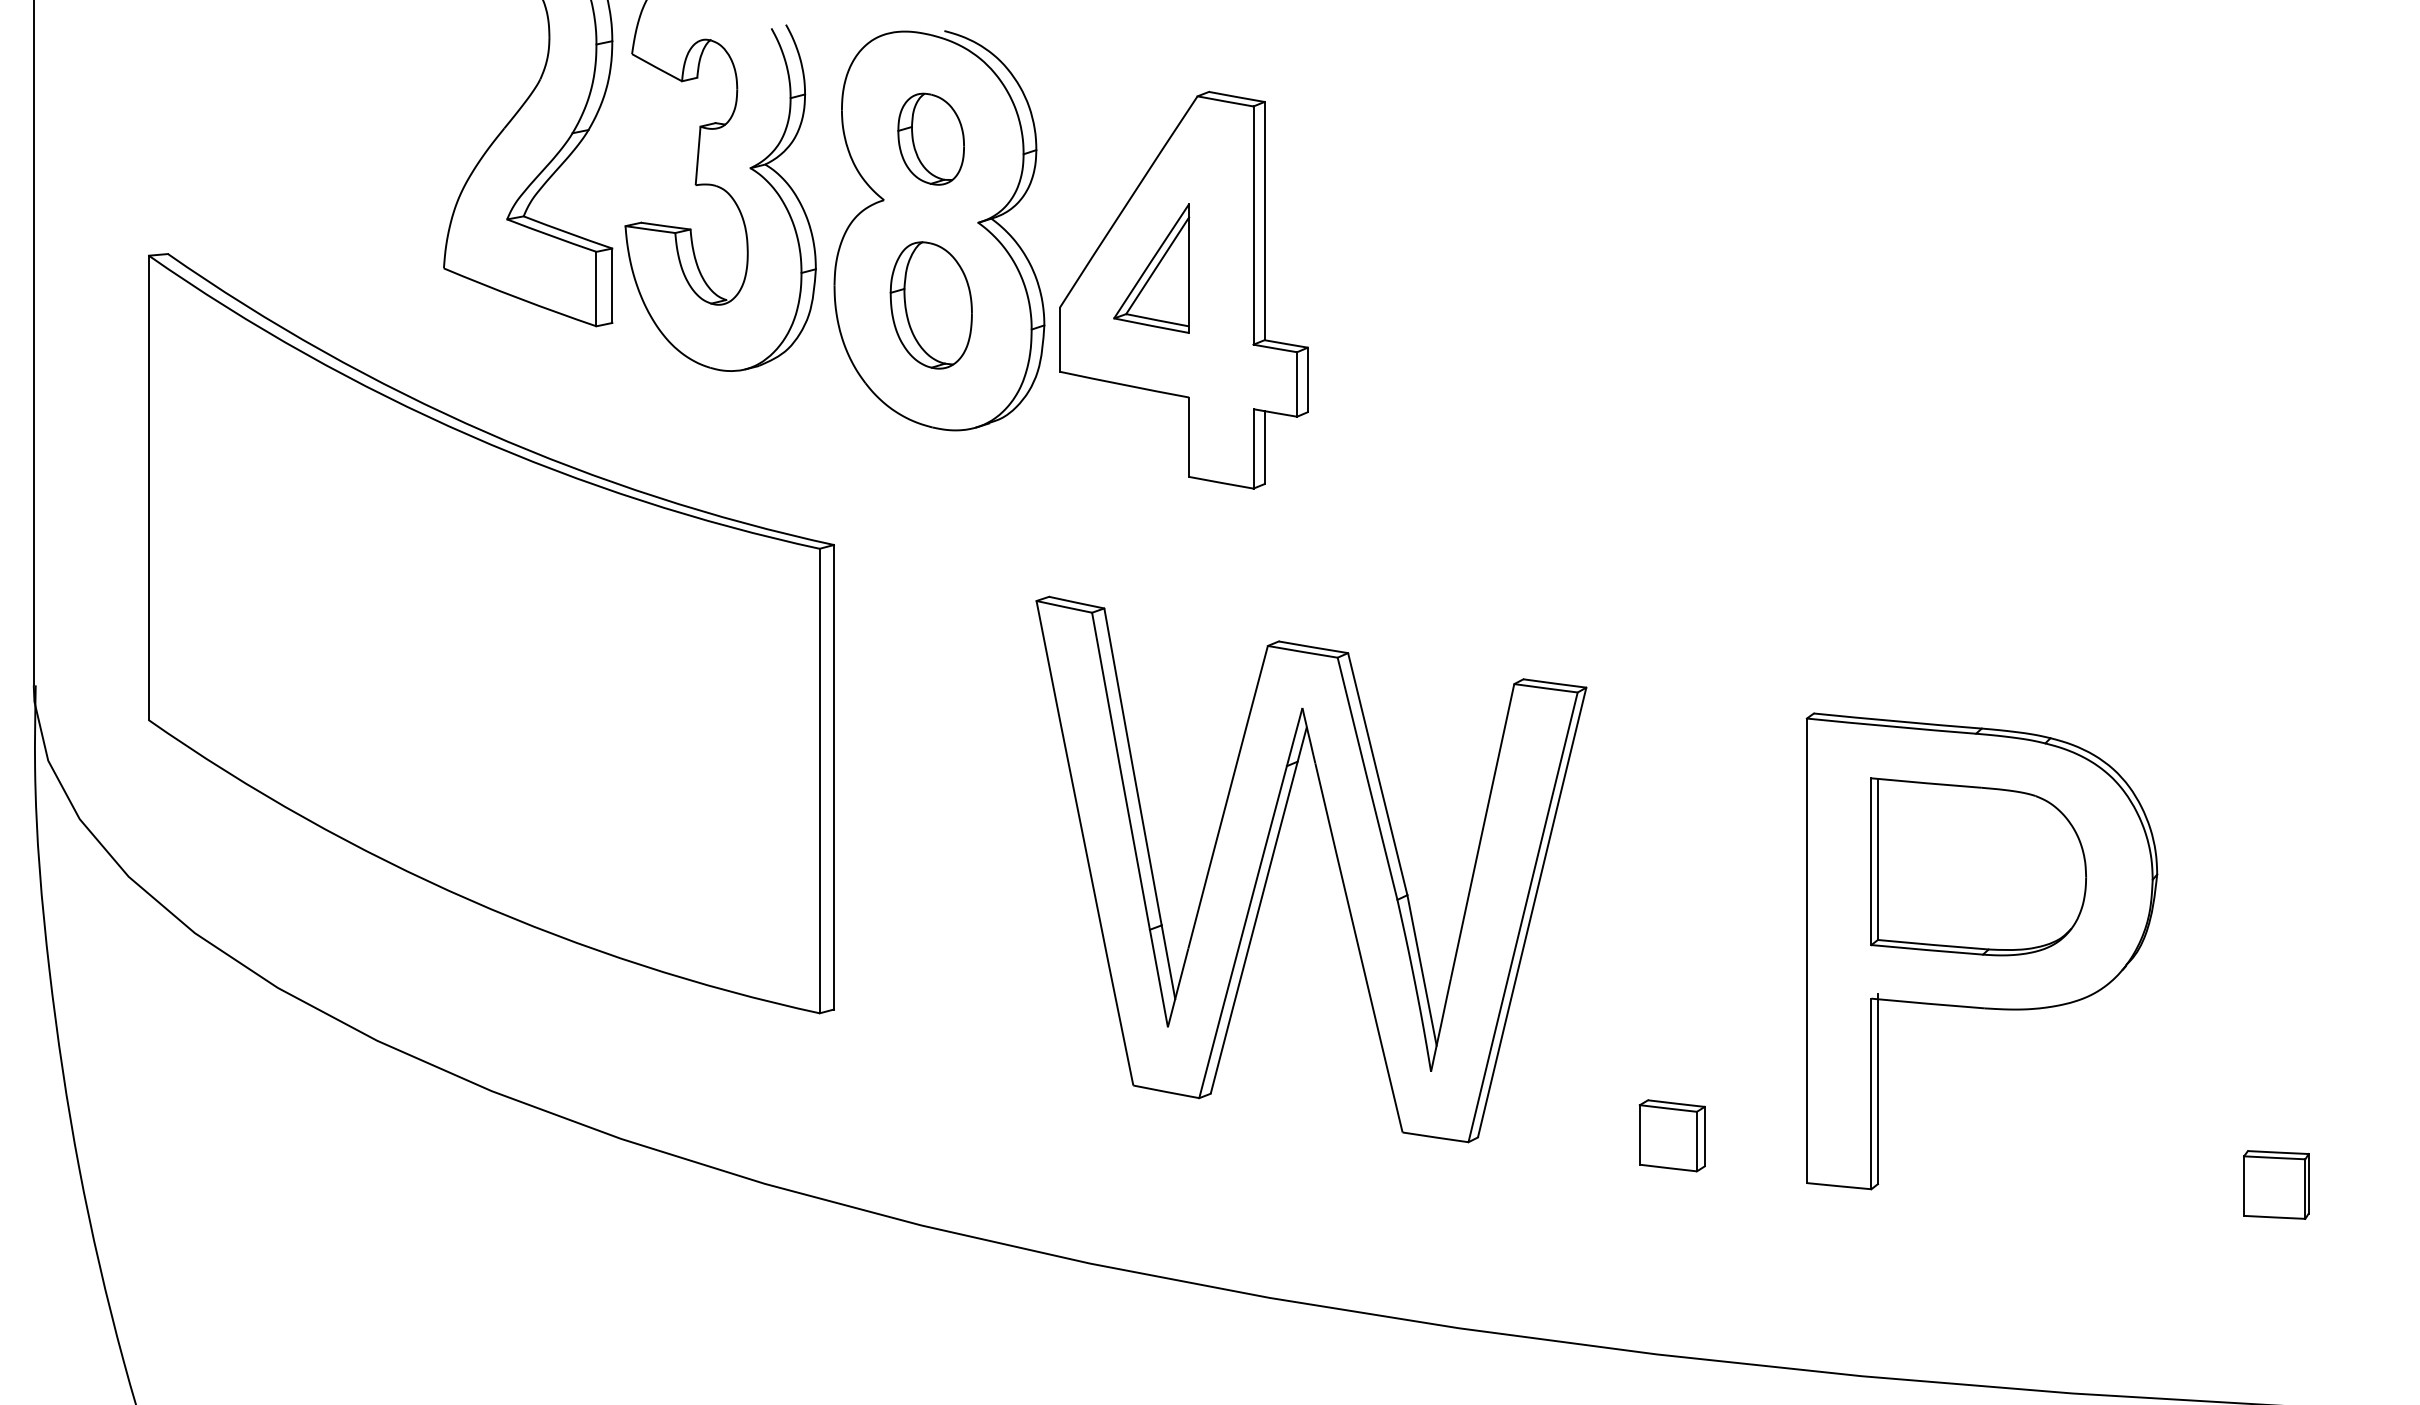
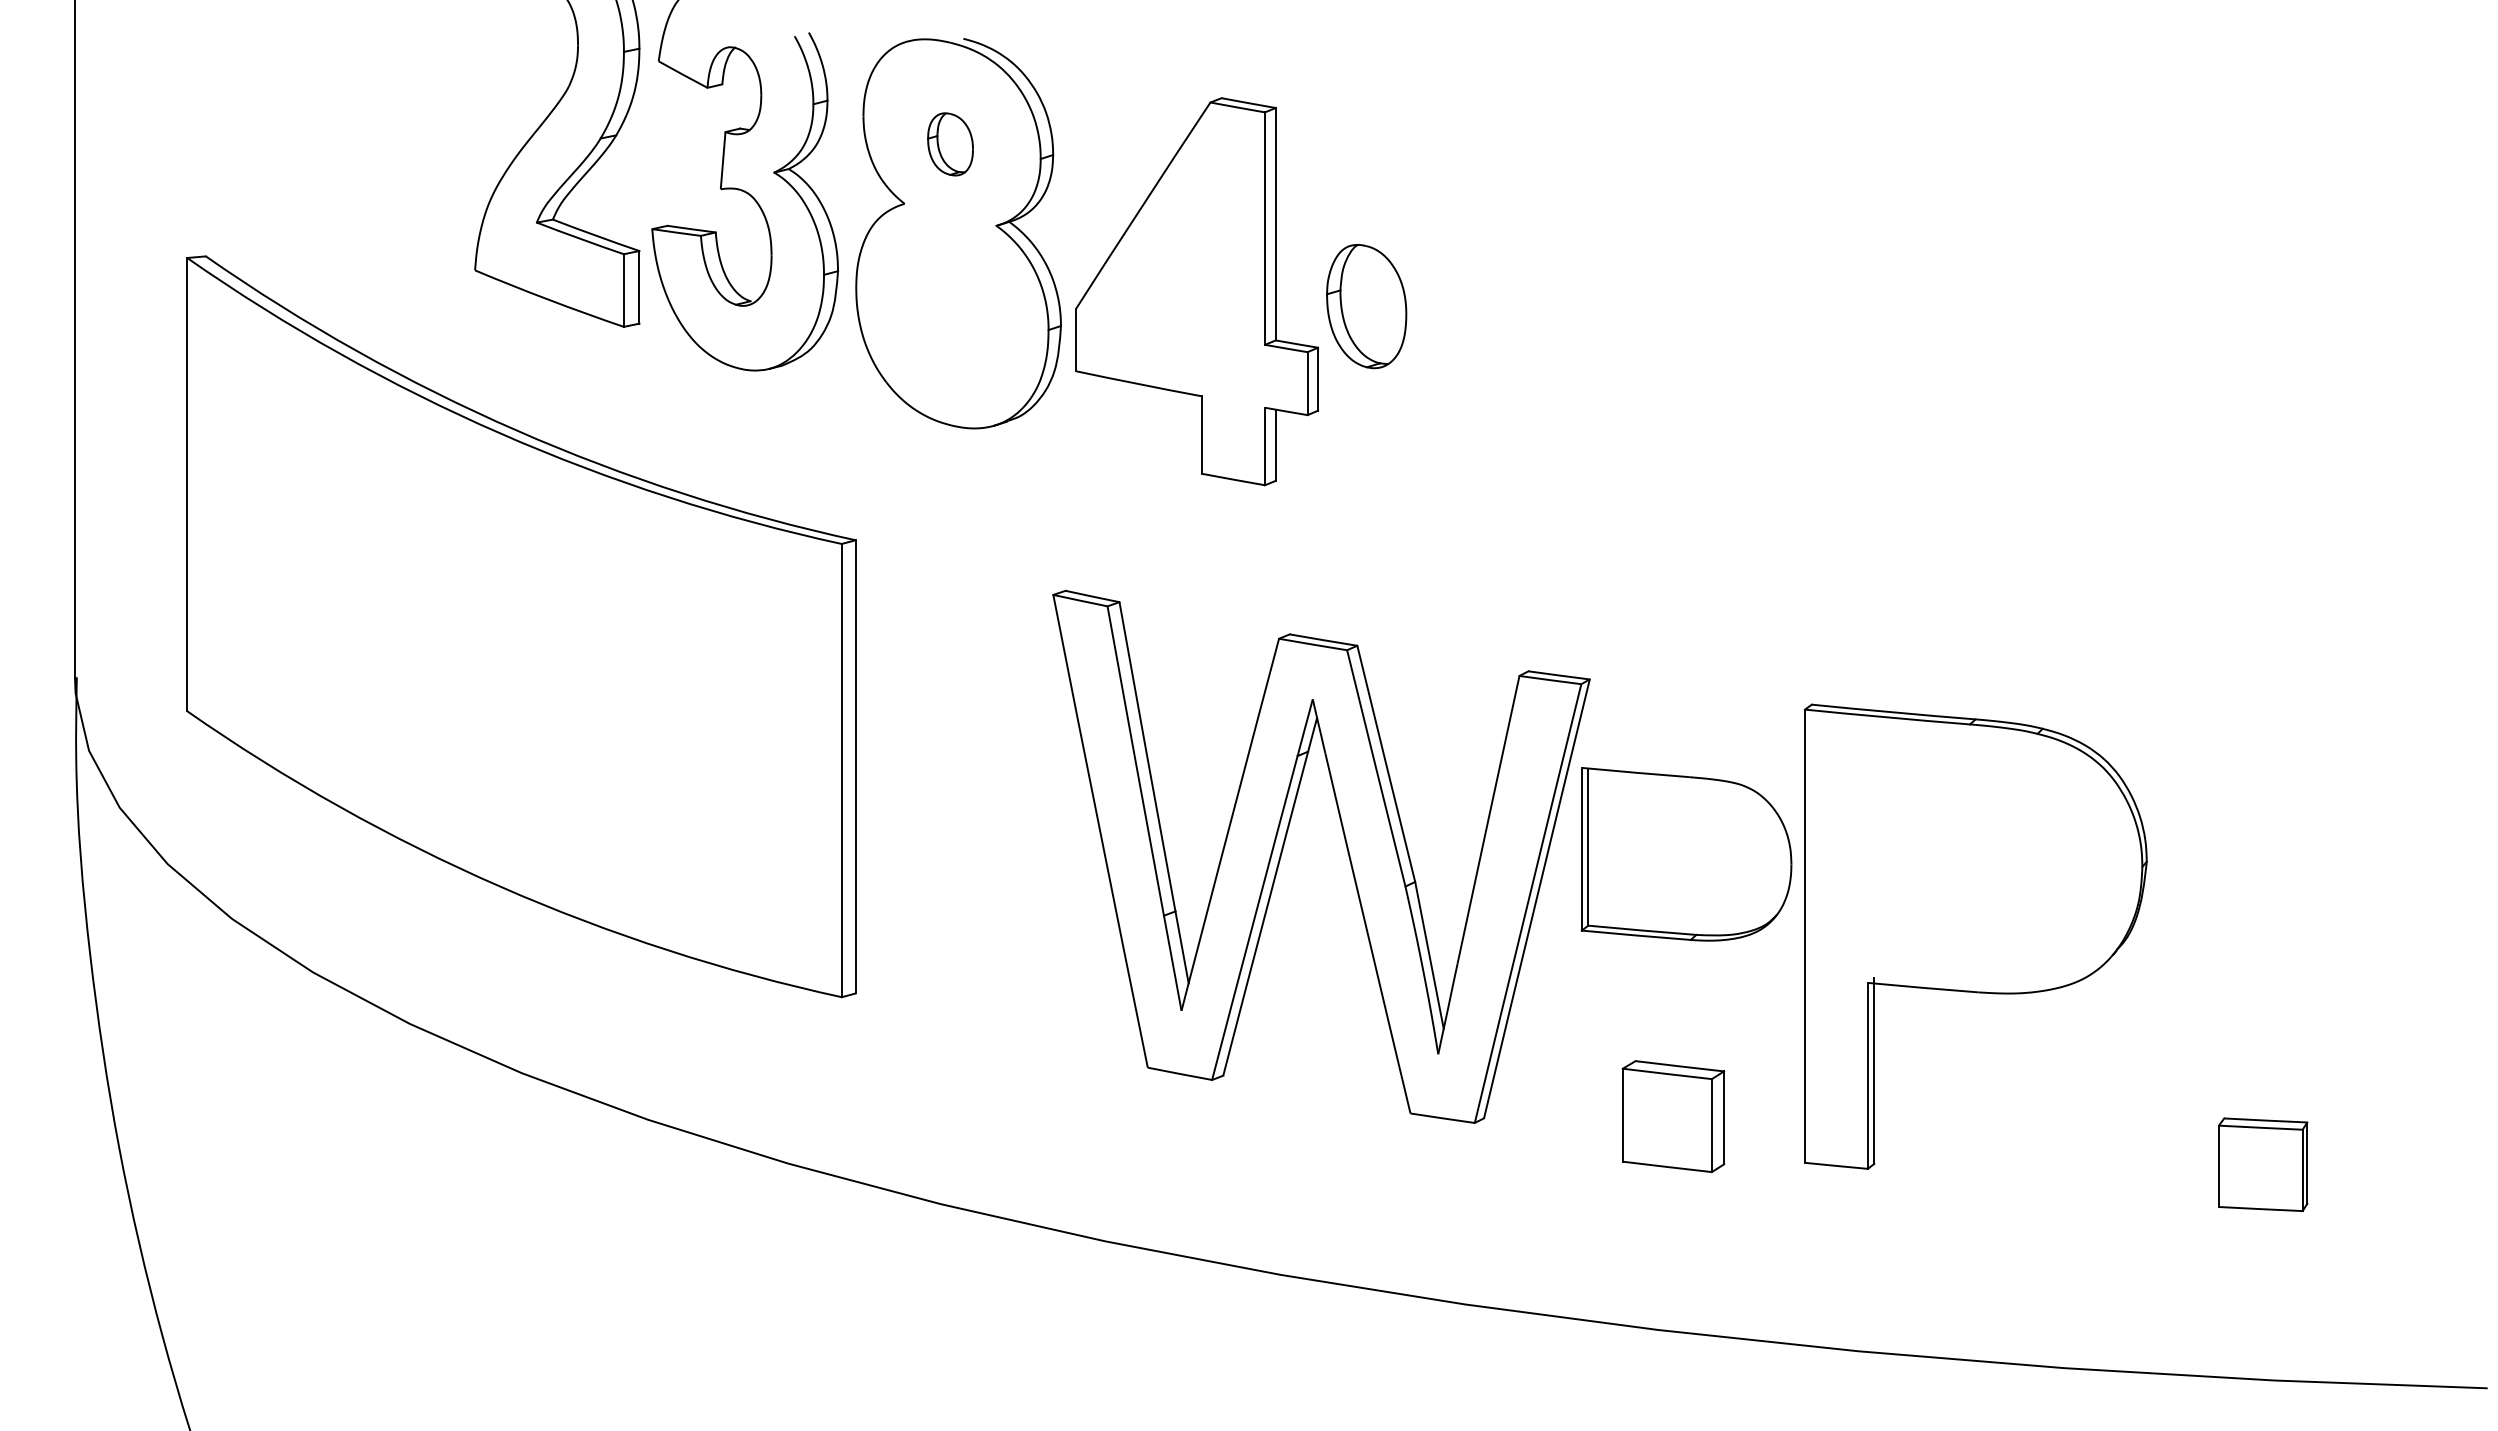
part: (931, 139) -> (950, 144), size x0.7
part: (1151, 268) -> (1165, 270), removed
part: (931, 305) -> (1366, 306), moved
part: (1978, 867) -> (1686, 854), moved
part: (1672, 1135) -> (1673, 1116), size x1.6
part: (2275, 1184) -> (2262, 1164), size x1.4

